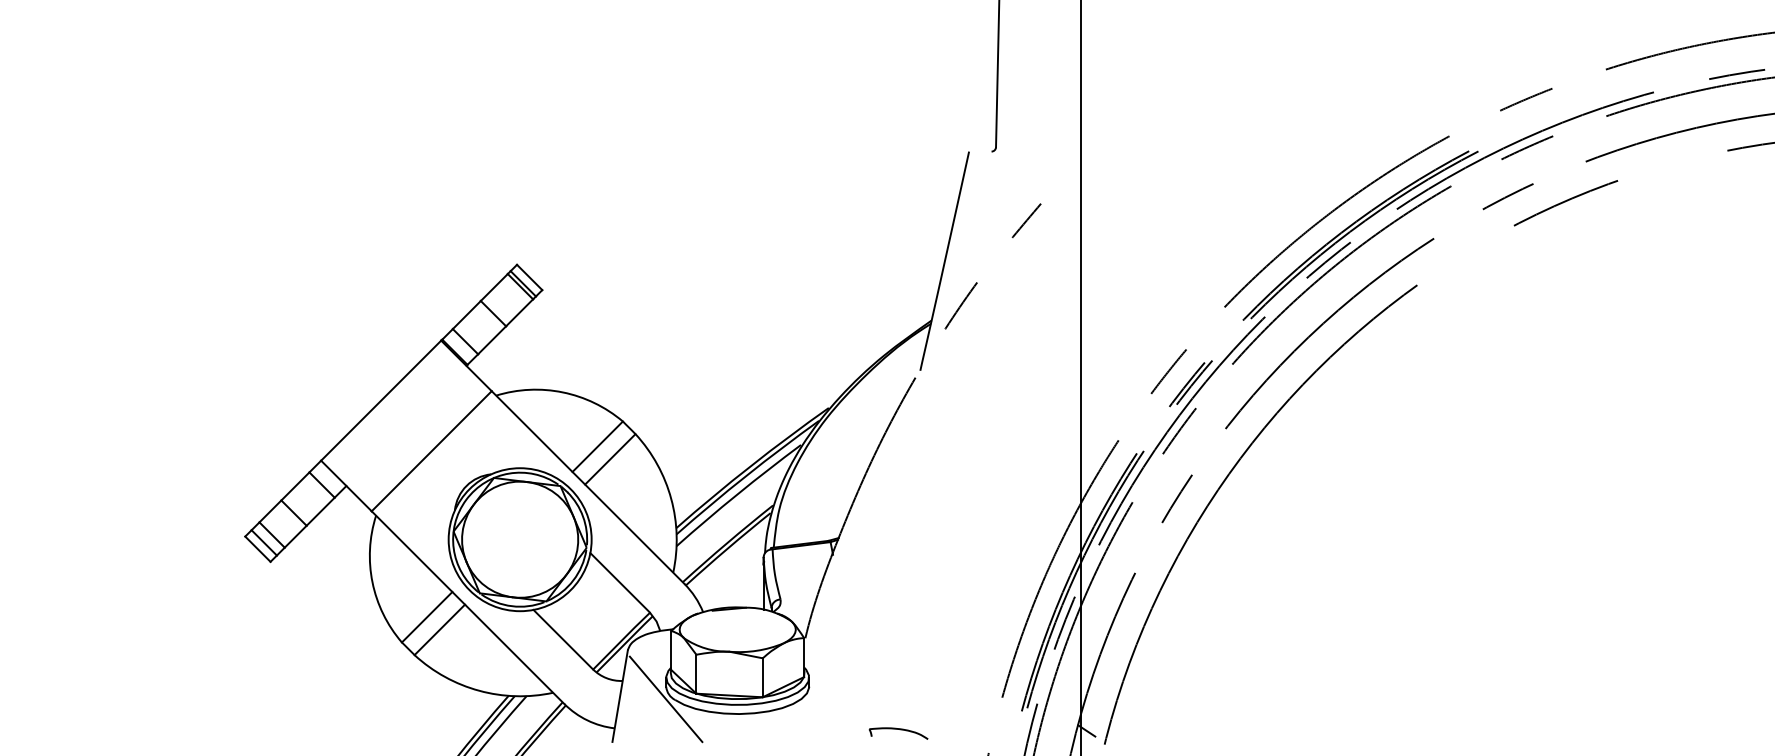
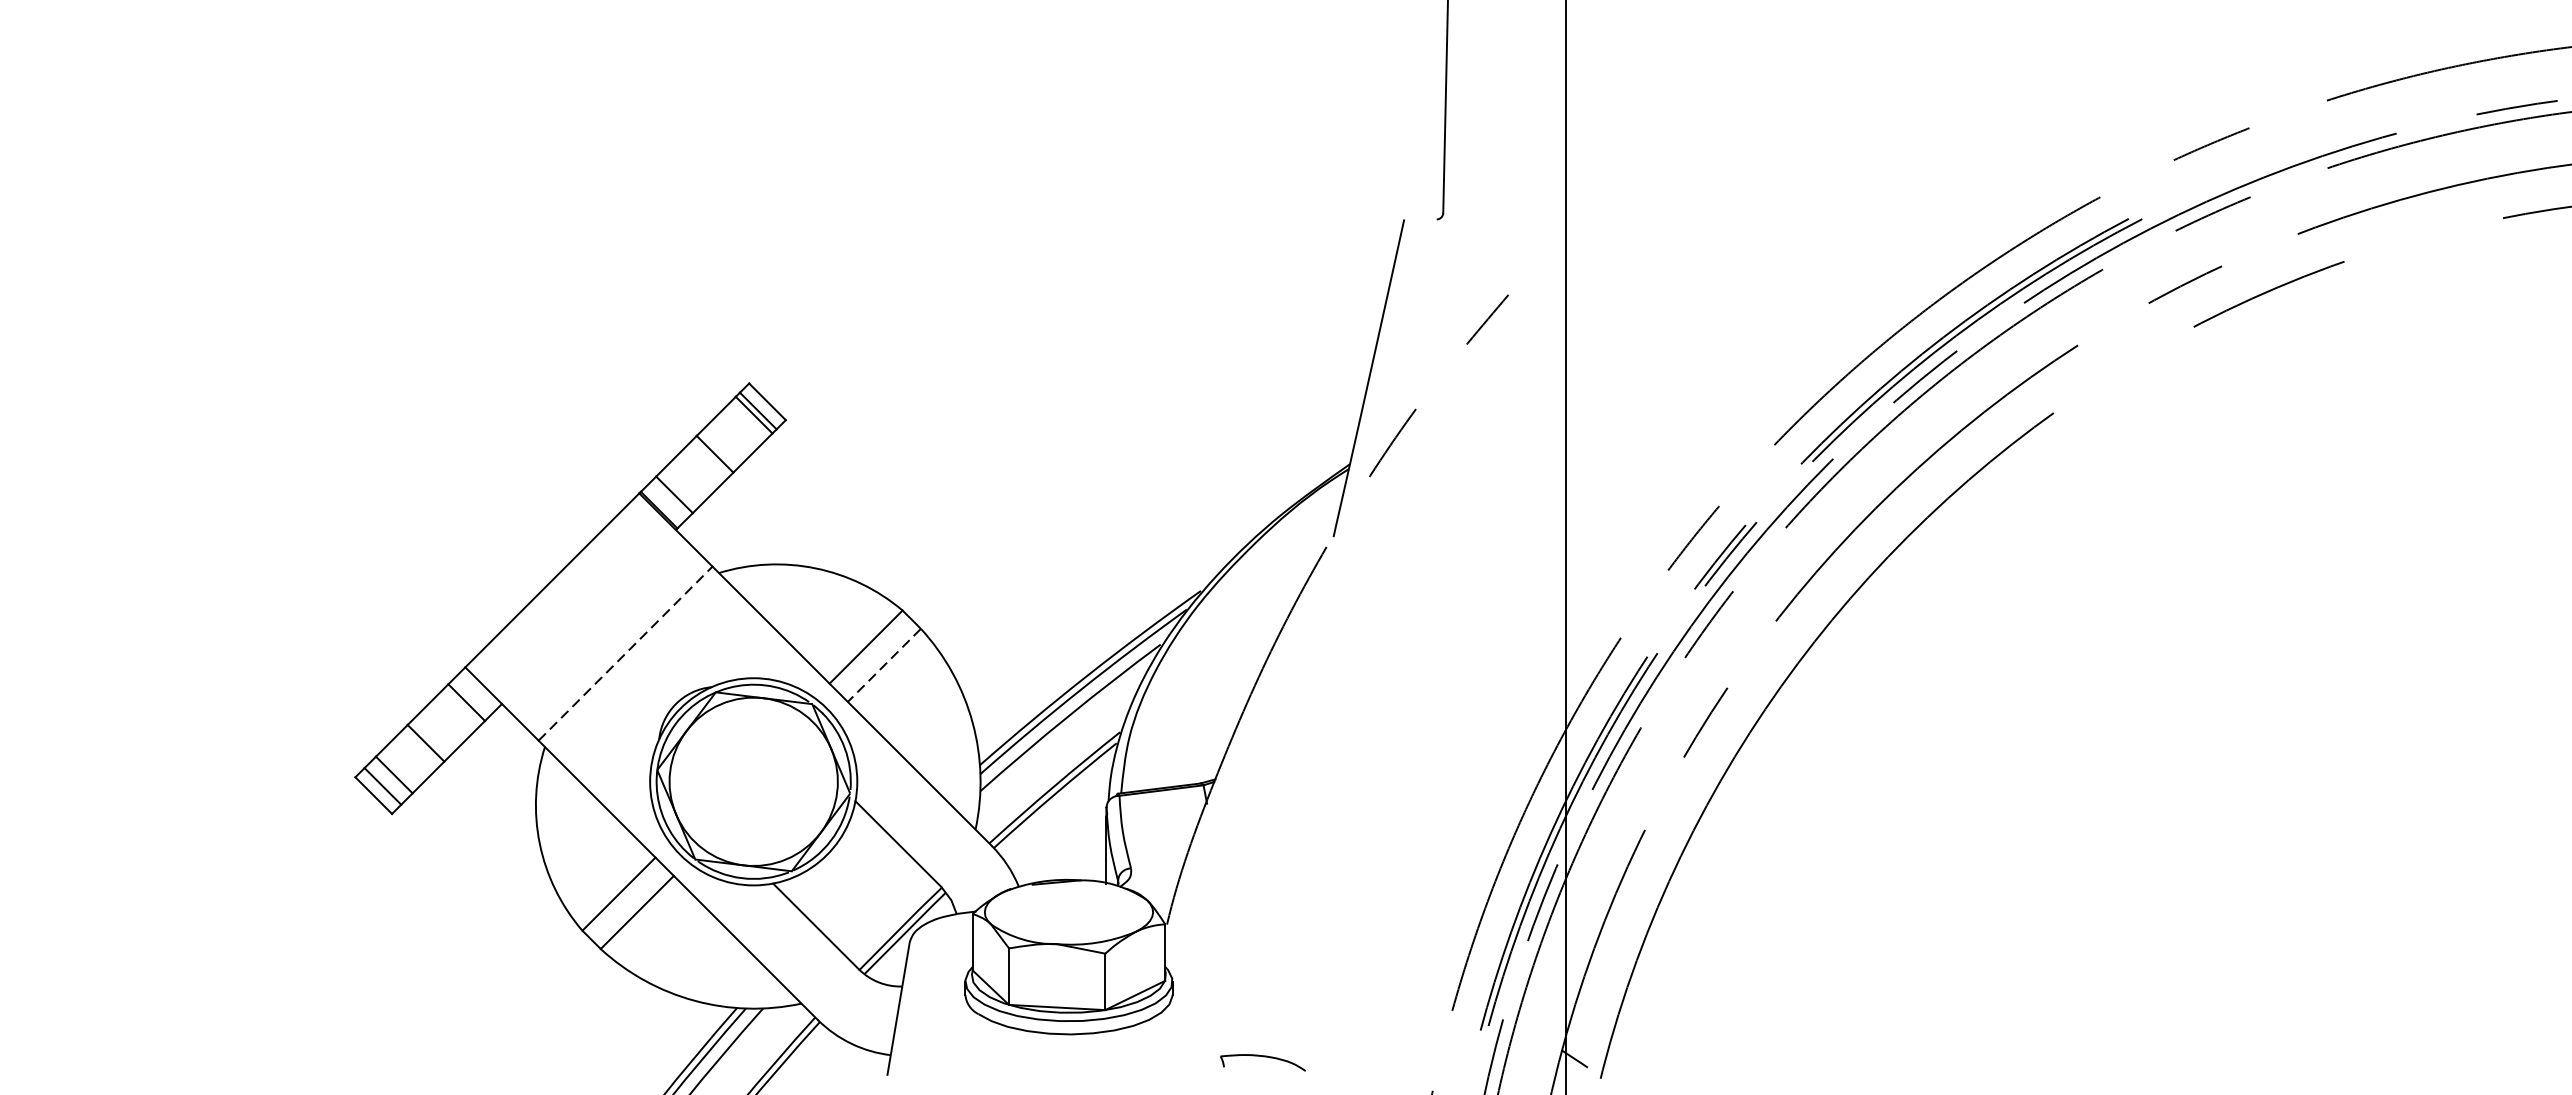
line: (431, 451) -> (625, 654), solid -> dashed
line: (610, 459) -> (884, 665), solid -> dashed
line: (665, 699) -> (964, 1013), removed
part: (898, 733) -> (1262, 1062), moved

